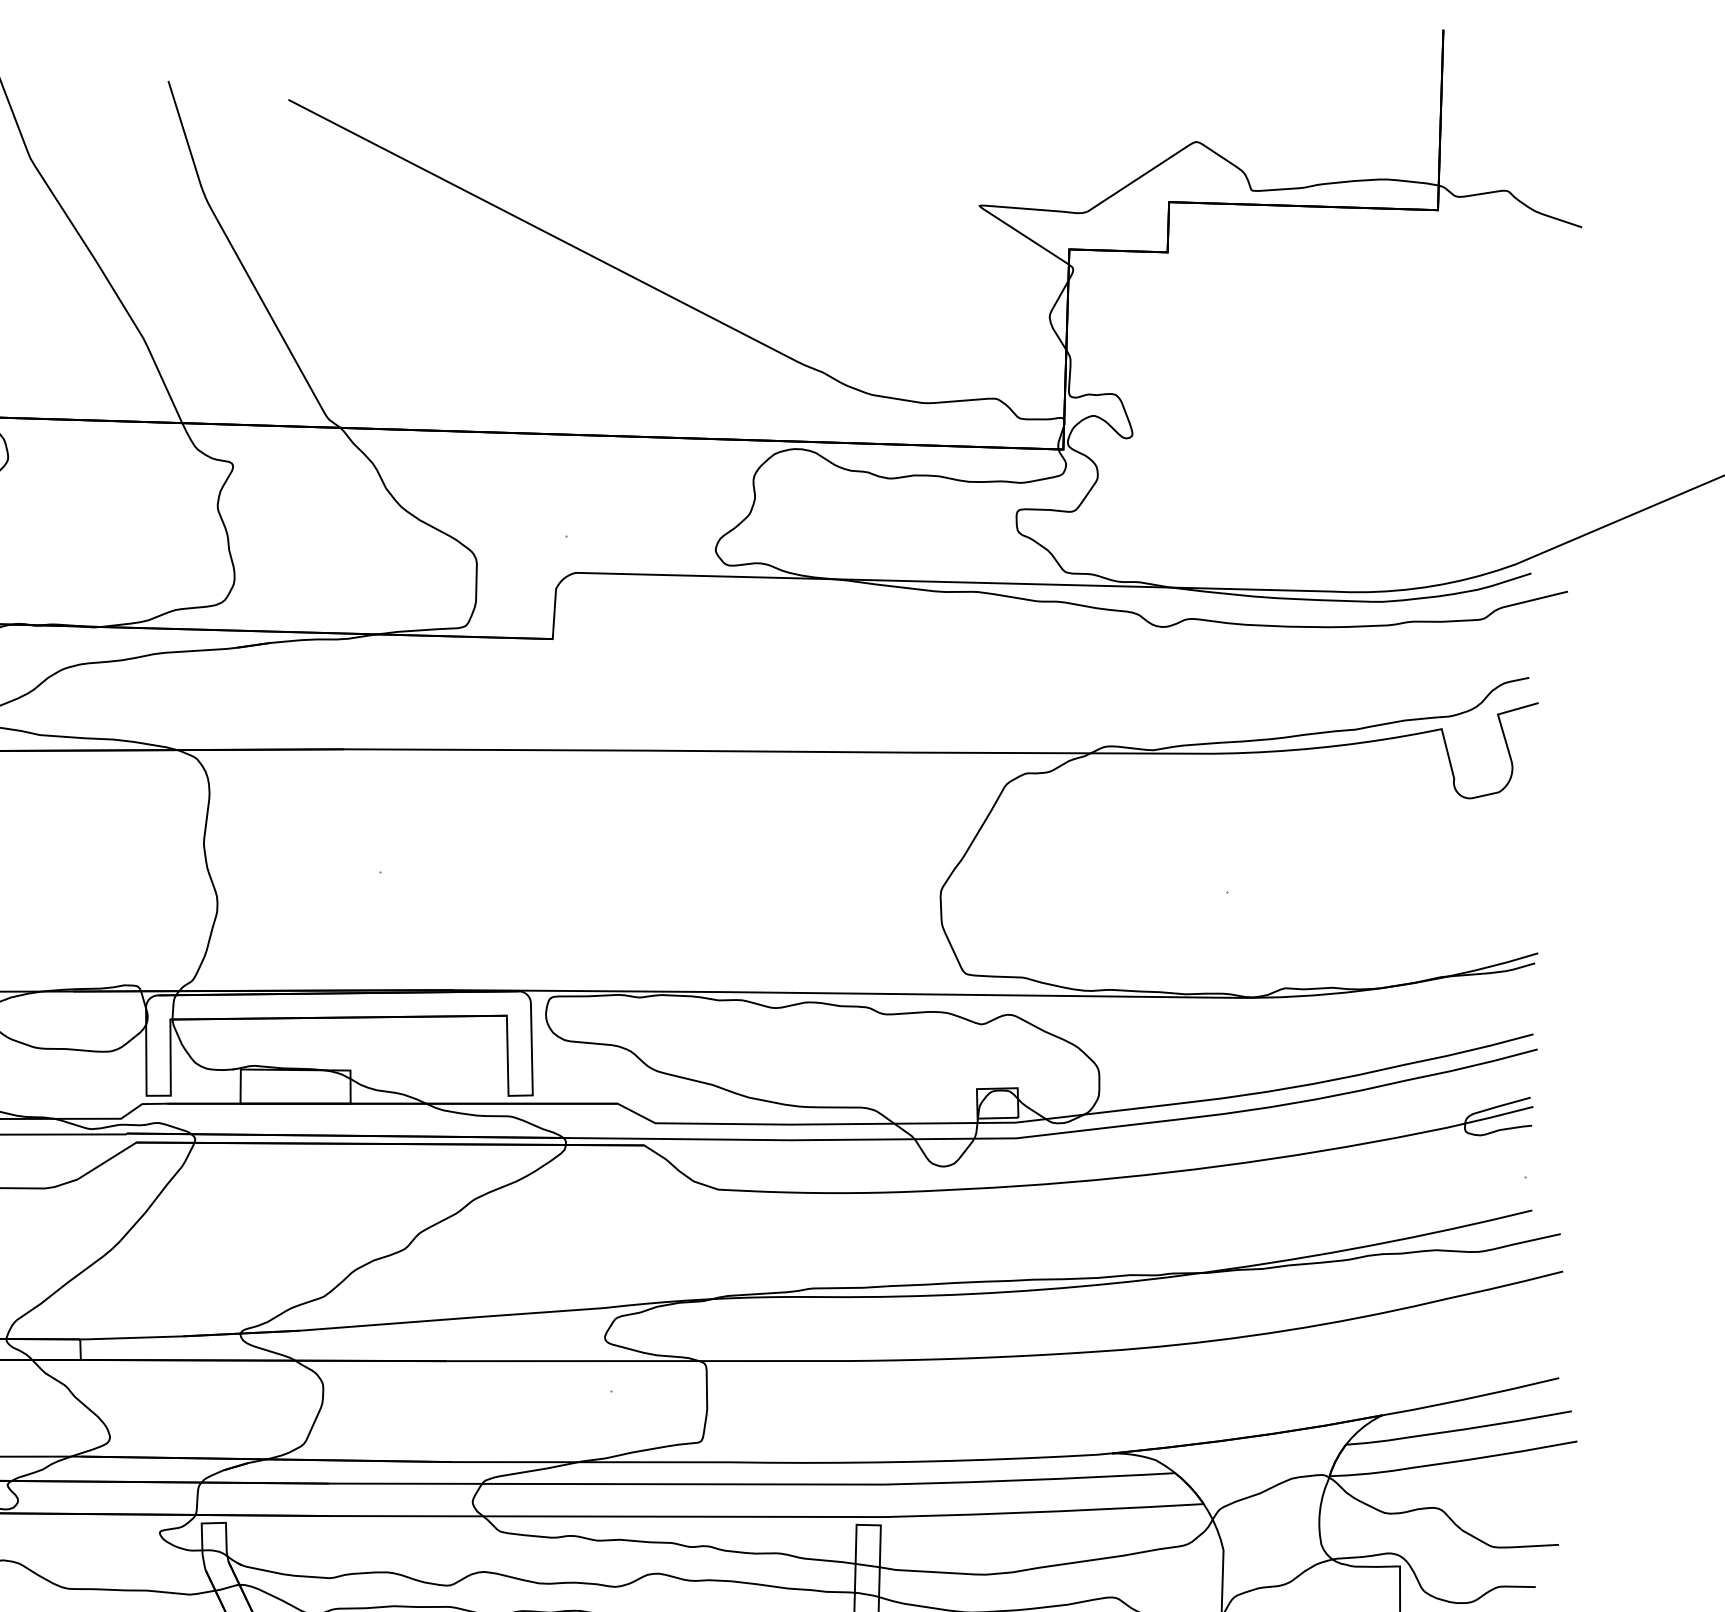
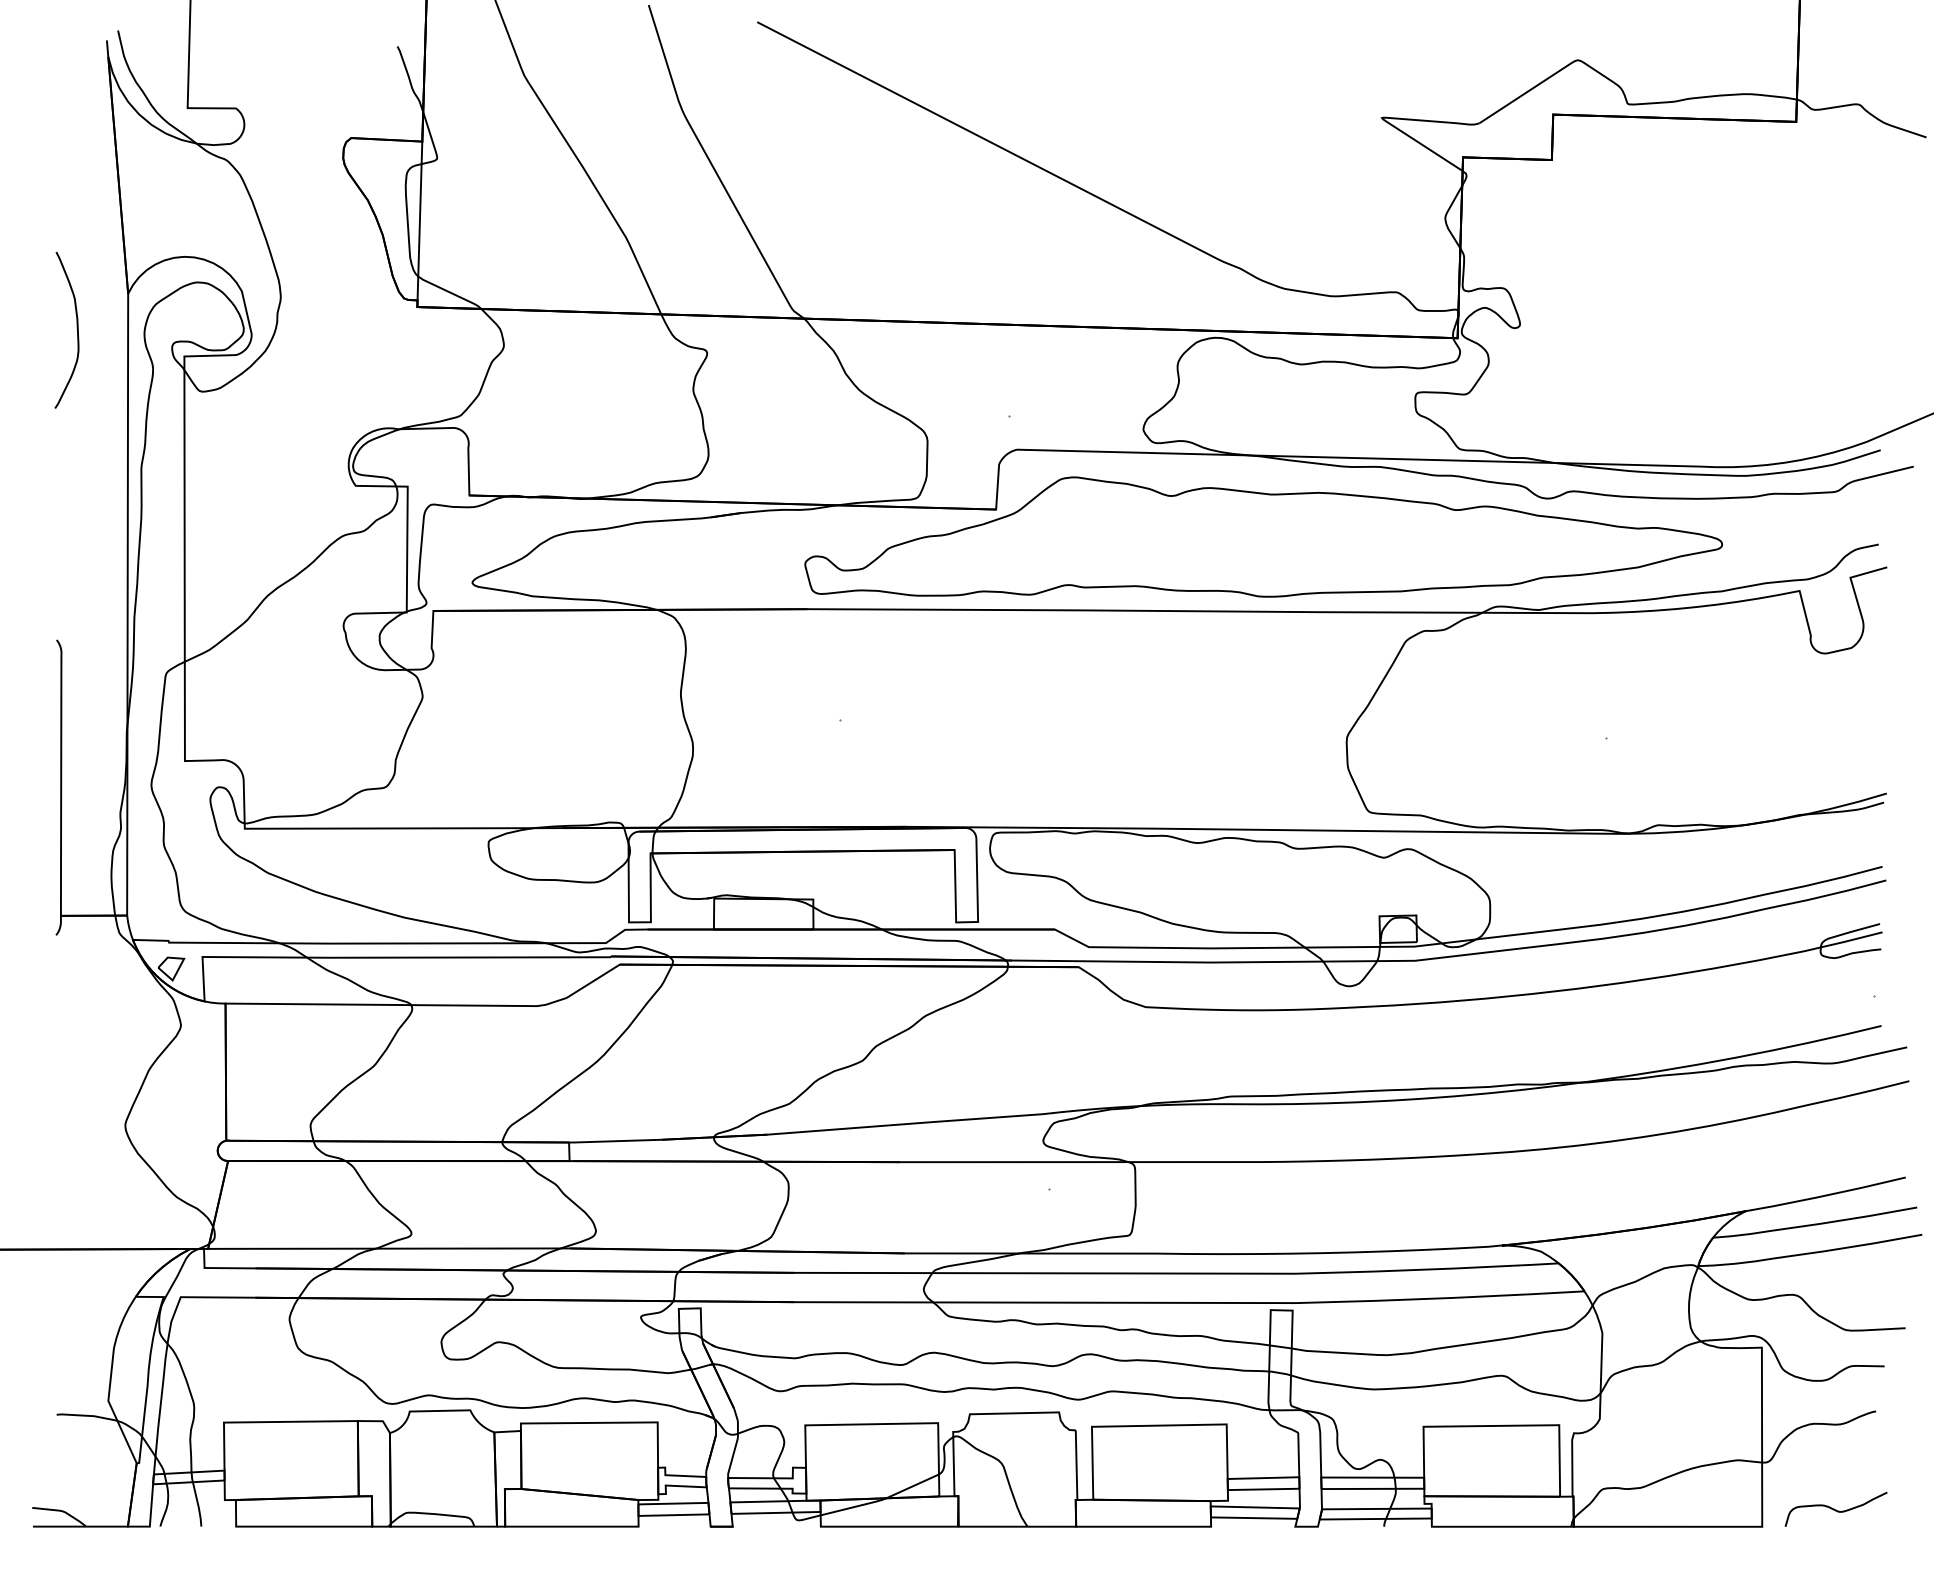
part: (848, 668) -> (1263, 536), added

